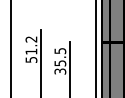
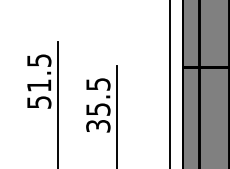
text: (31, 39) -> (39, 60), 51.2 -> 51.5

